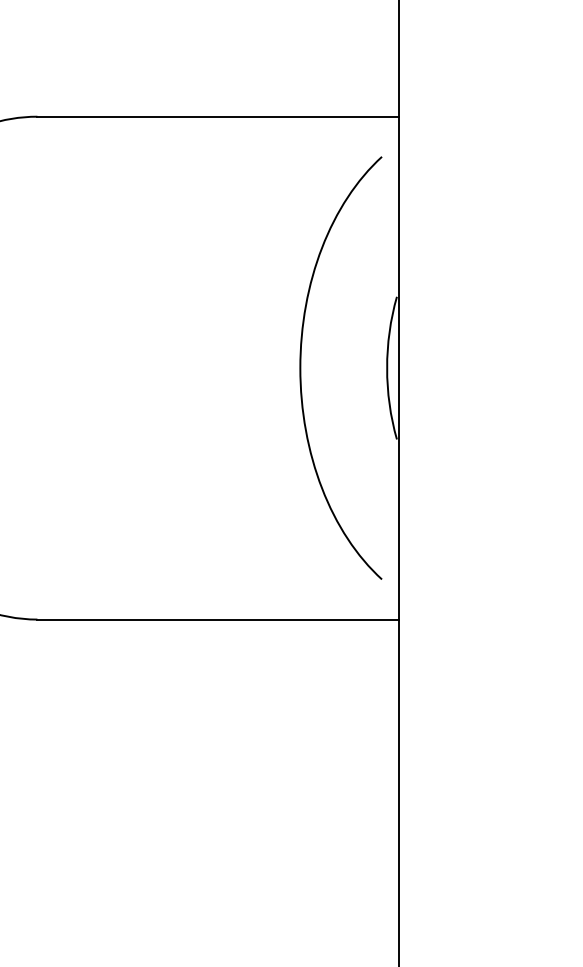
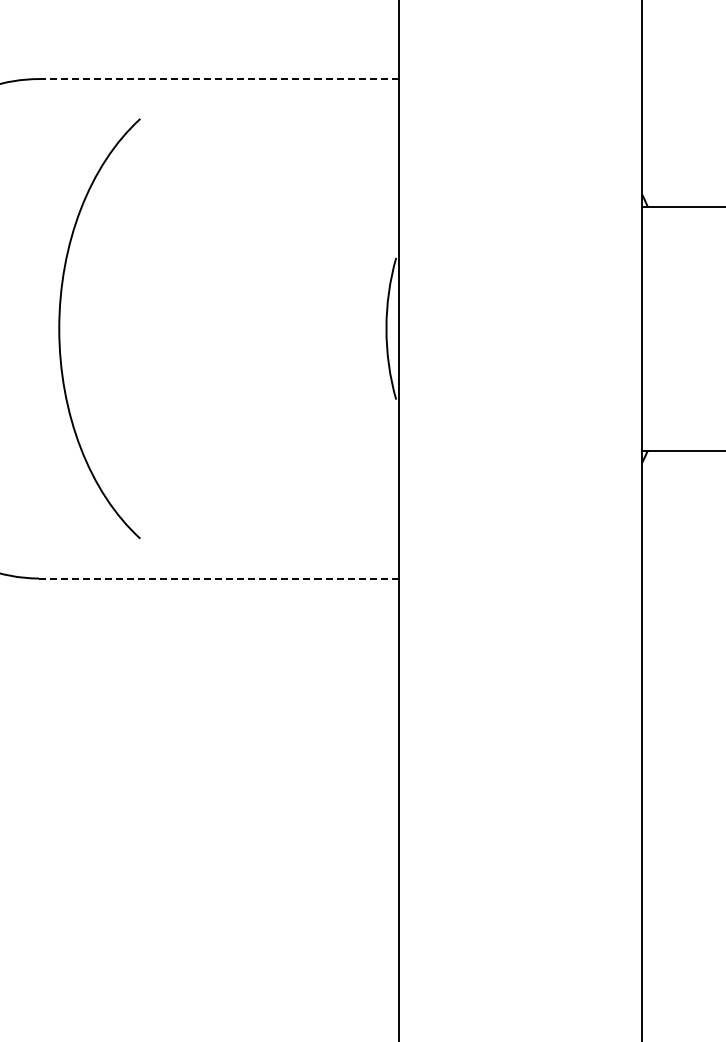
line: (218, 117) -> (218, 79), solid -> dashed
curve: (301, 367) -> (60, 328), moved
line: (218, 619) -> (218, 578), solid -> dashed

